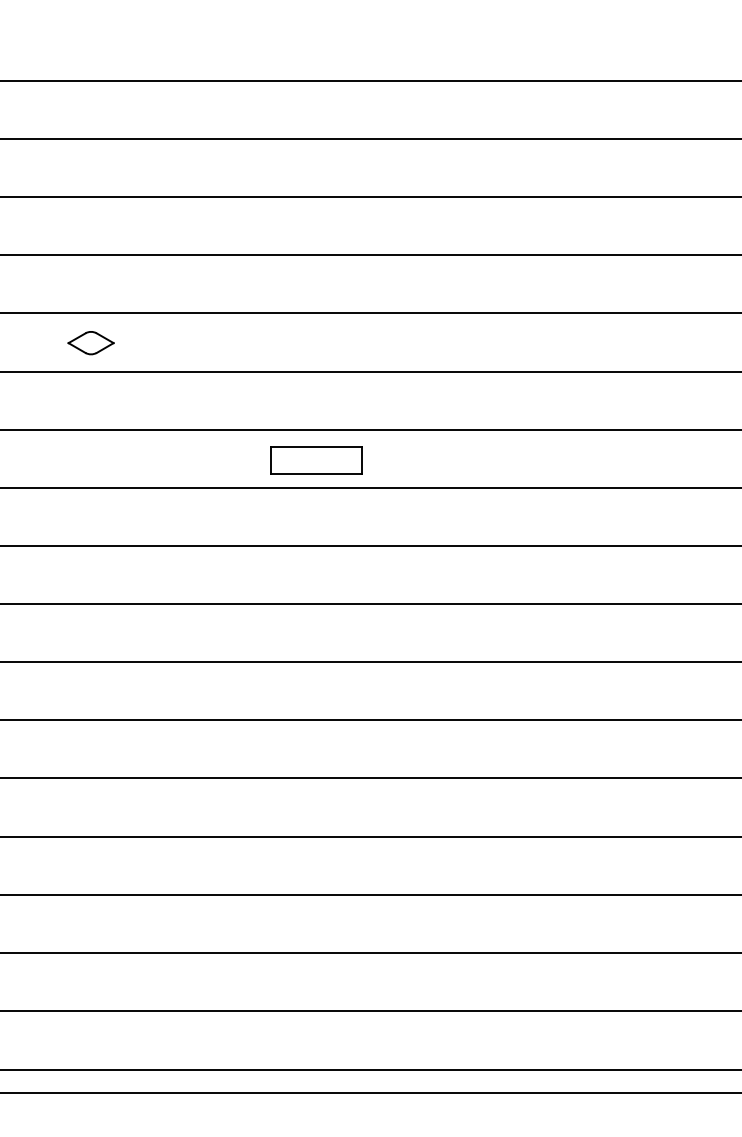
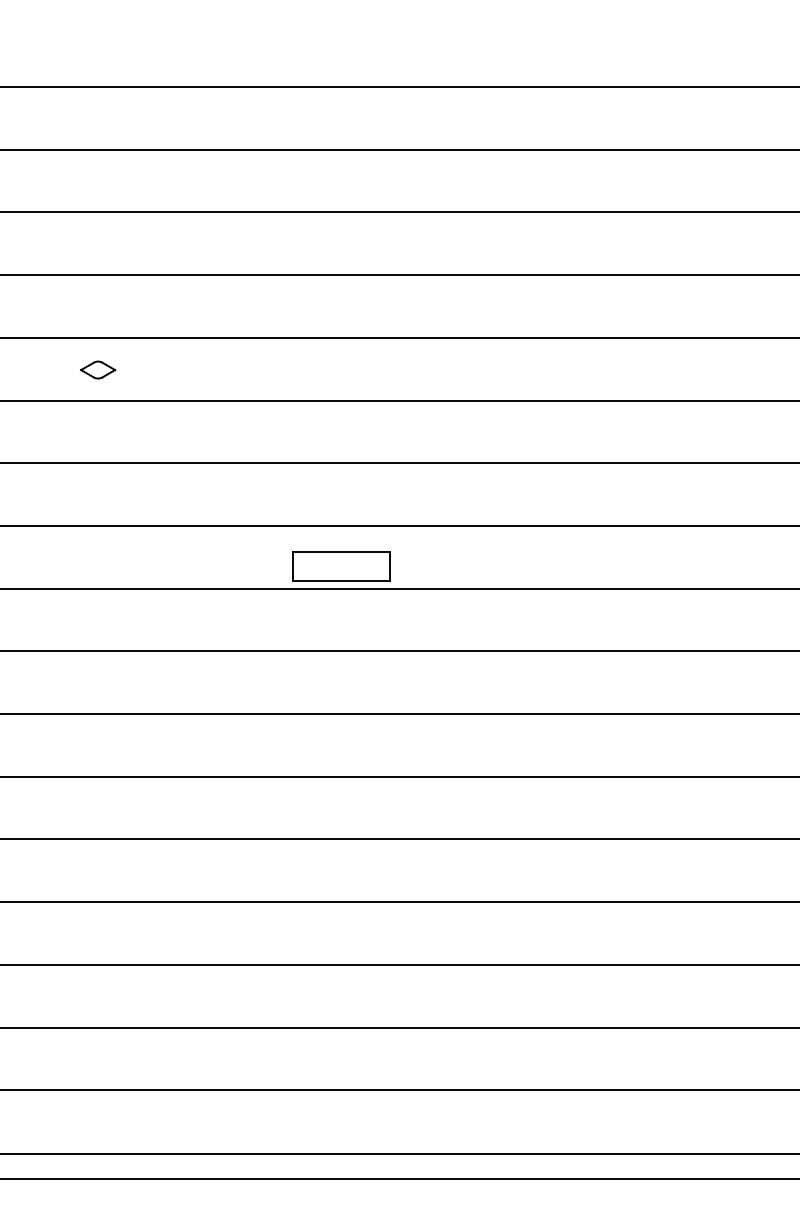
part: (90, 343) -> (97, 370), size x0.7
part: (316, 460) -> (341, 566), moved

